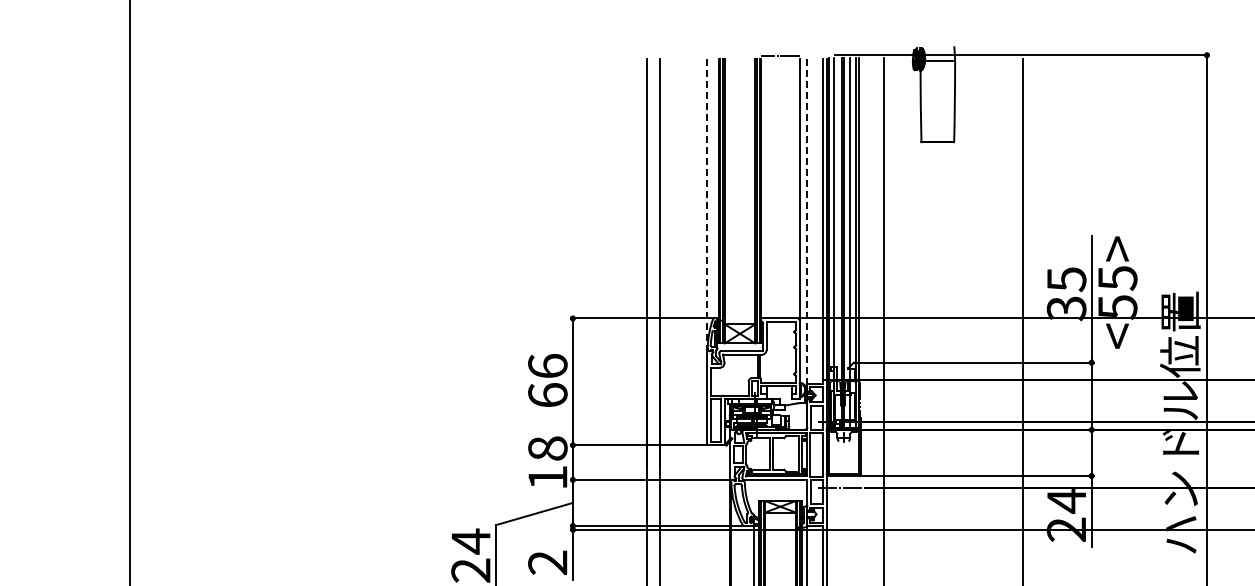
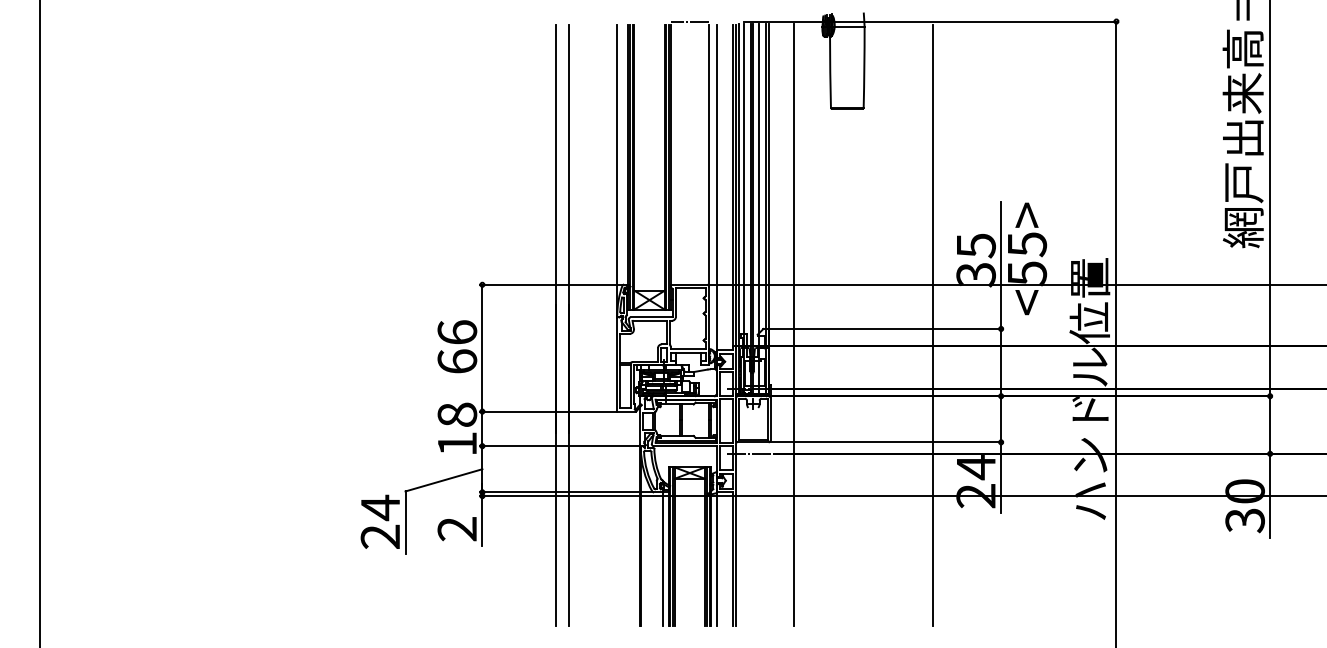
line: (707, 205) -> (616, 171), dashed -> solid
line: (807, 222) -> (716, 188), dashed -> solid

